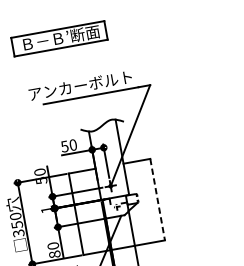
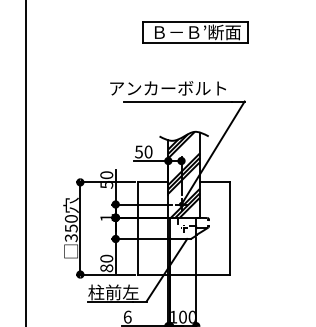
part: (59, 38) -> (195, 32), moved
hatch: (107, 159) -> (183, 174), added
line: (157, 199) -> (230, 228), dashed -> solid

